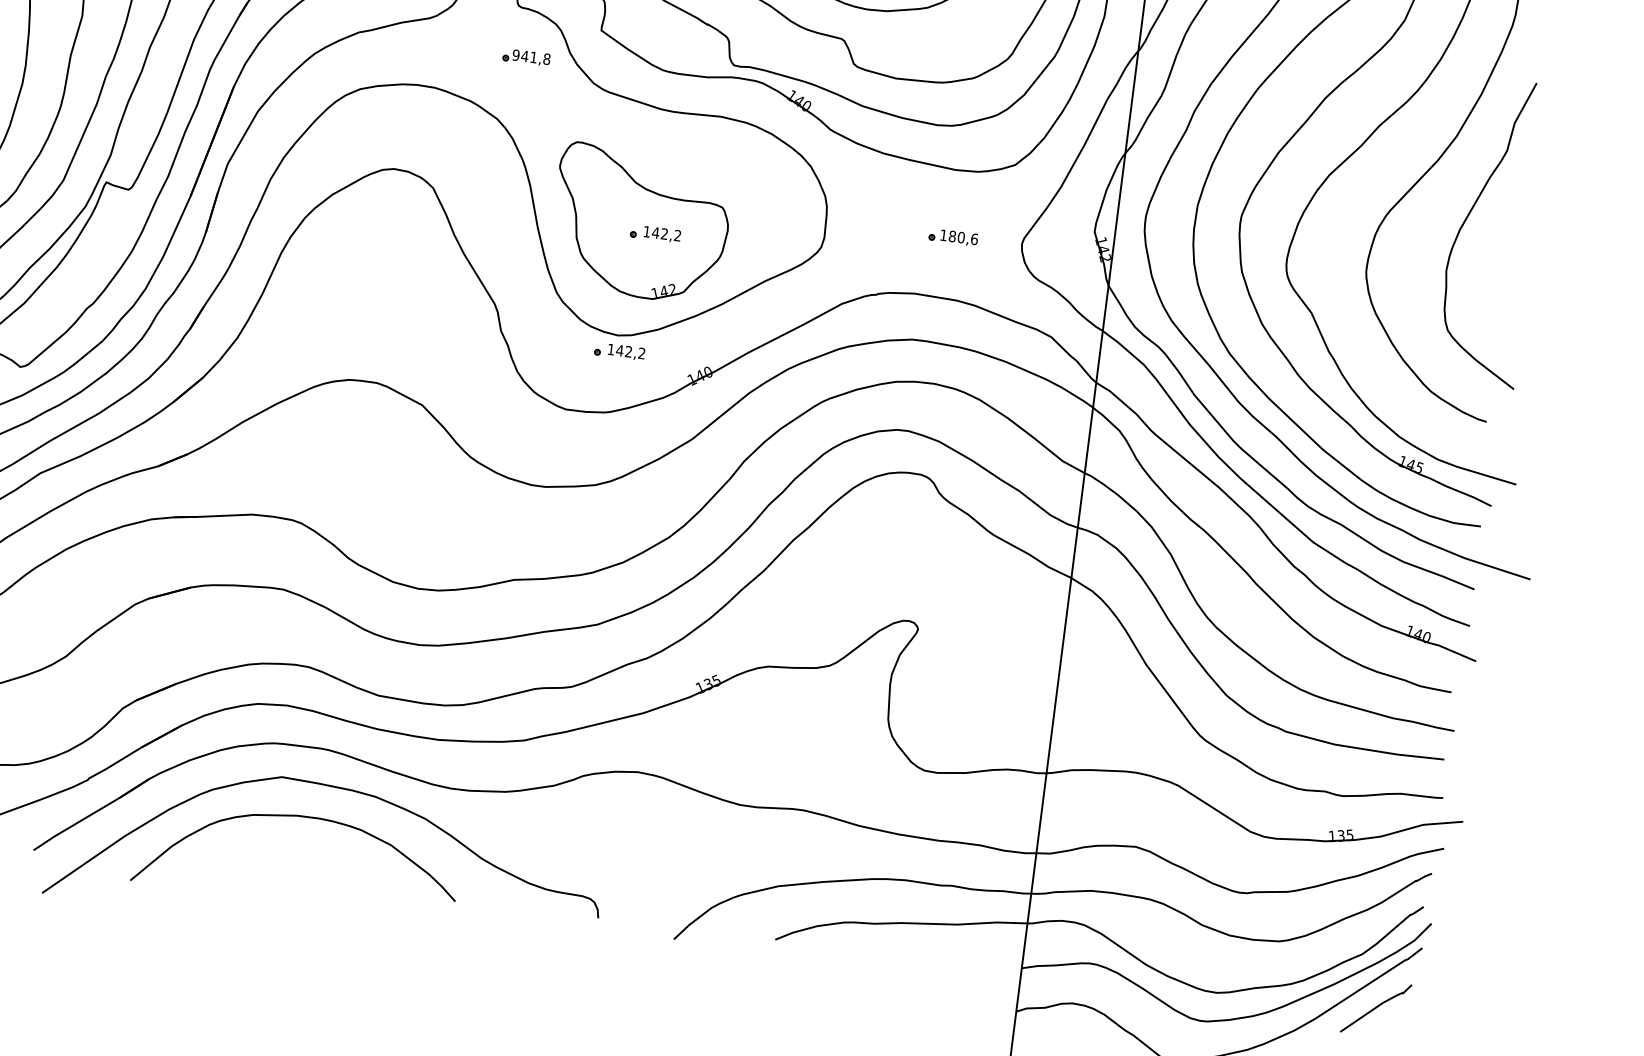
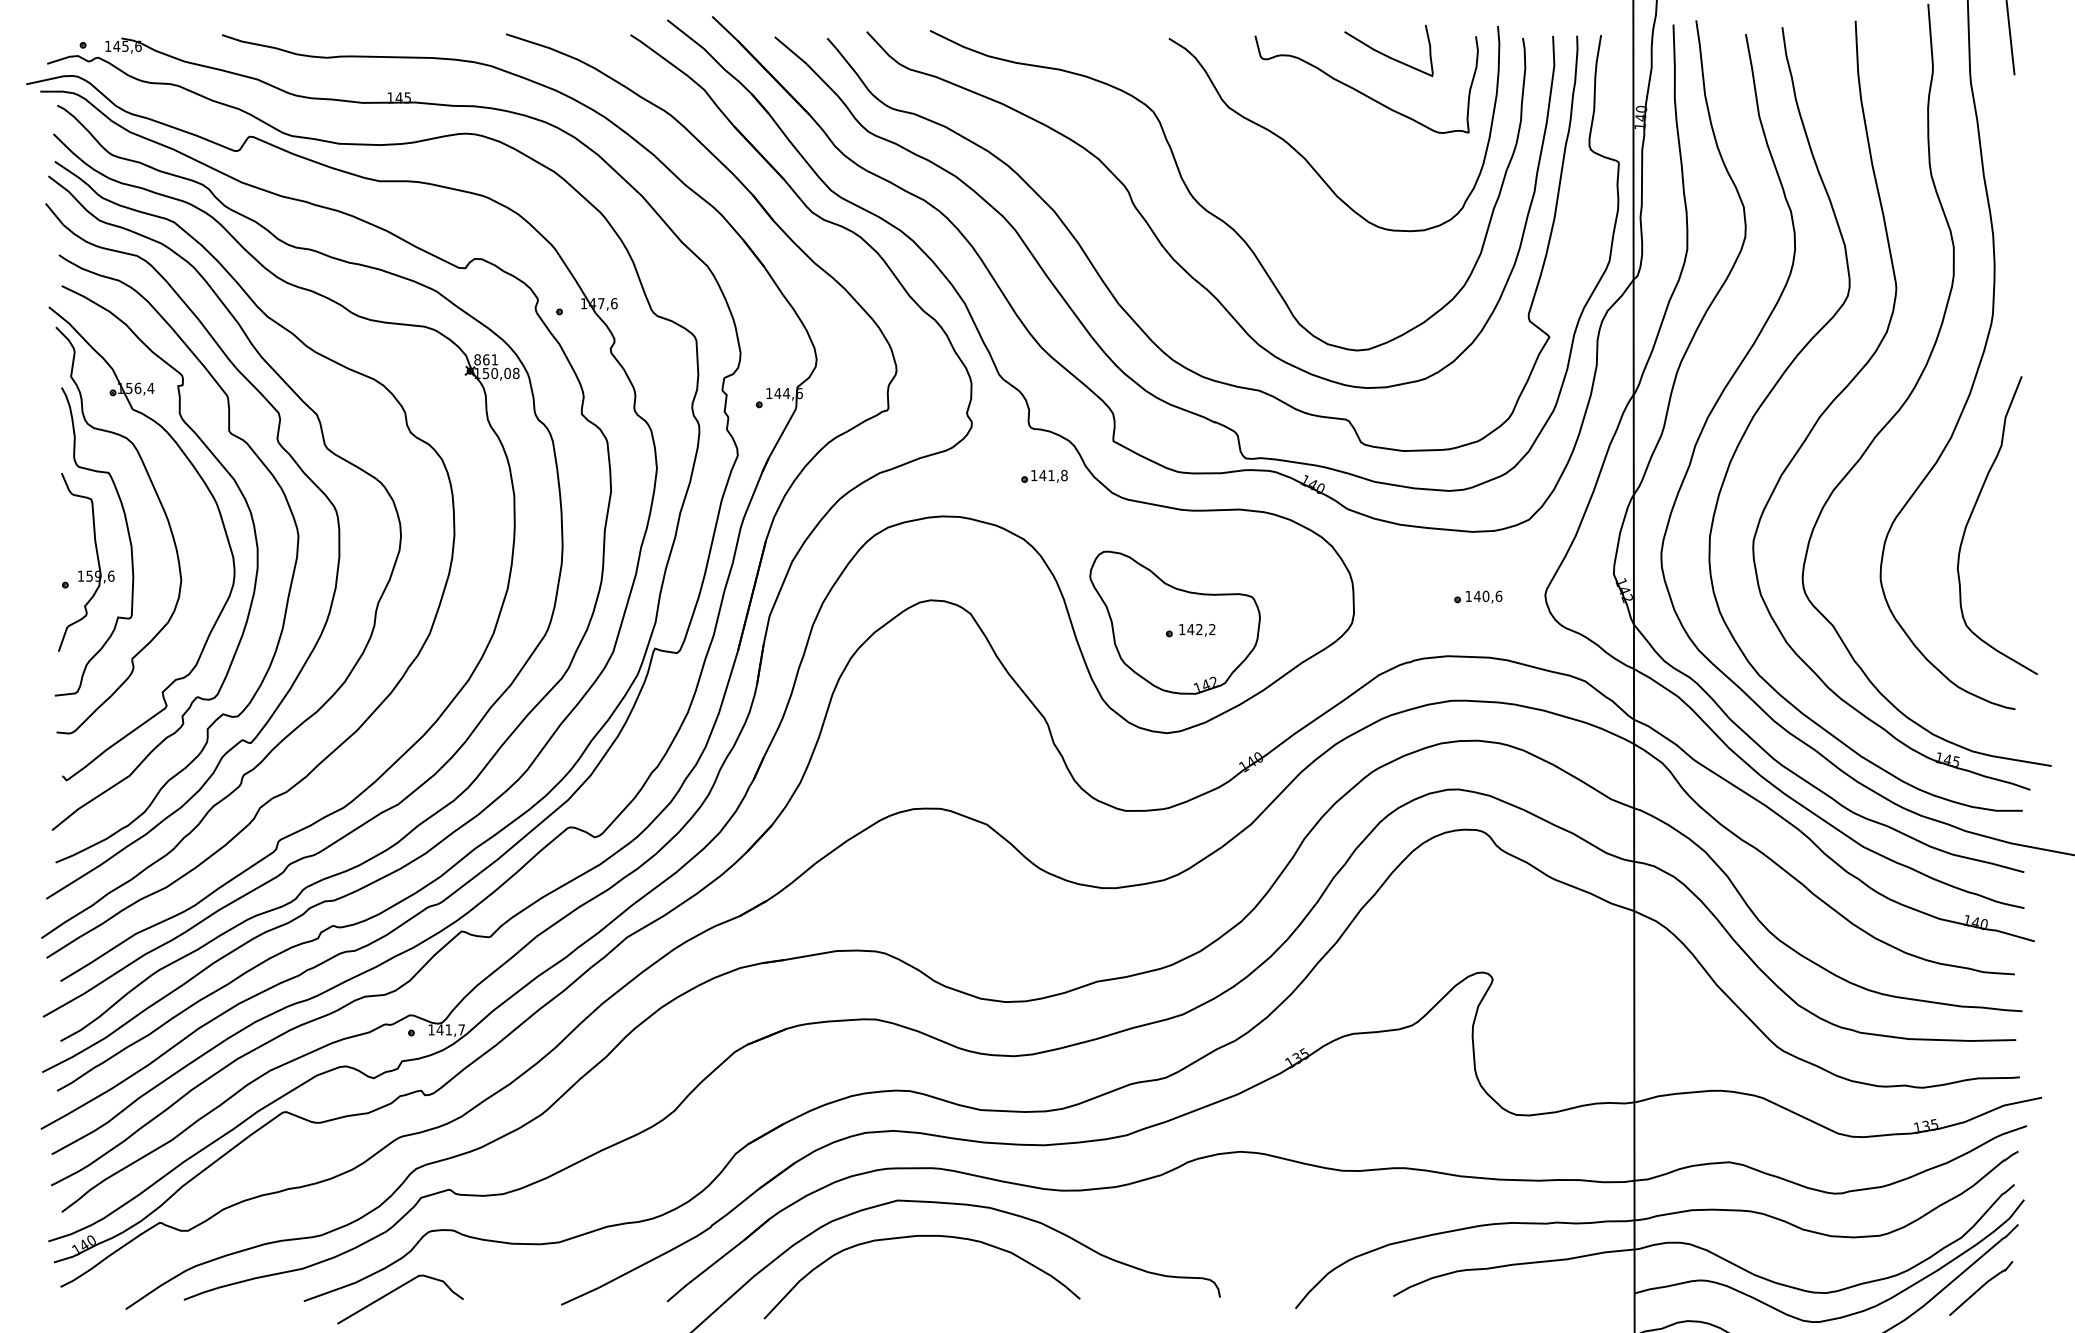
text: (515, 55) -> (1033, 475), 941,8 -> 141,8
text: (951, 236) -> (1476, 596), 180,6 -> 140,6
part: (619, 351) -> (1170, 748), removed

